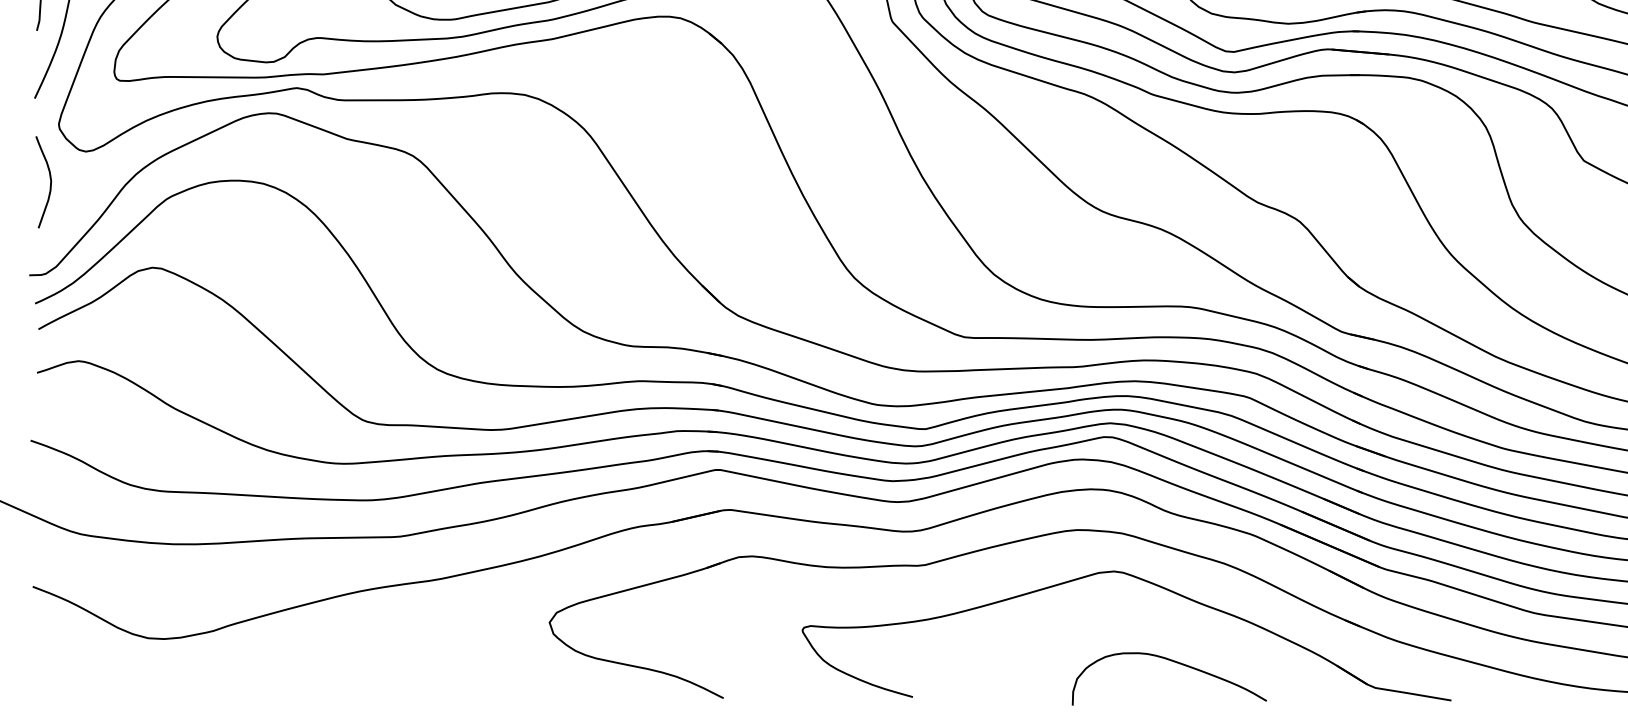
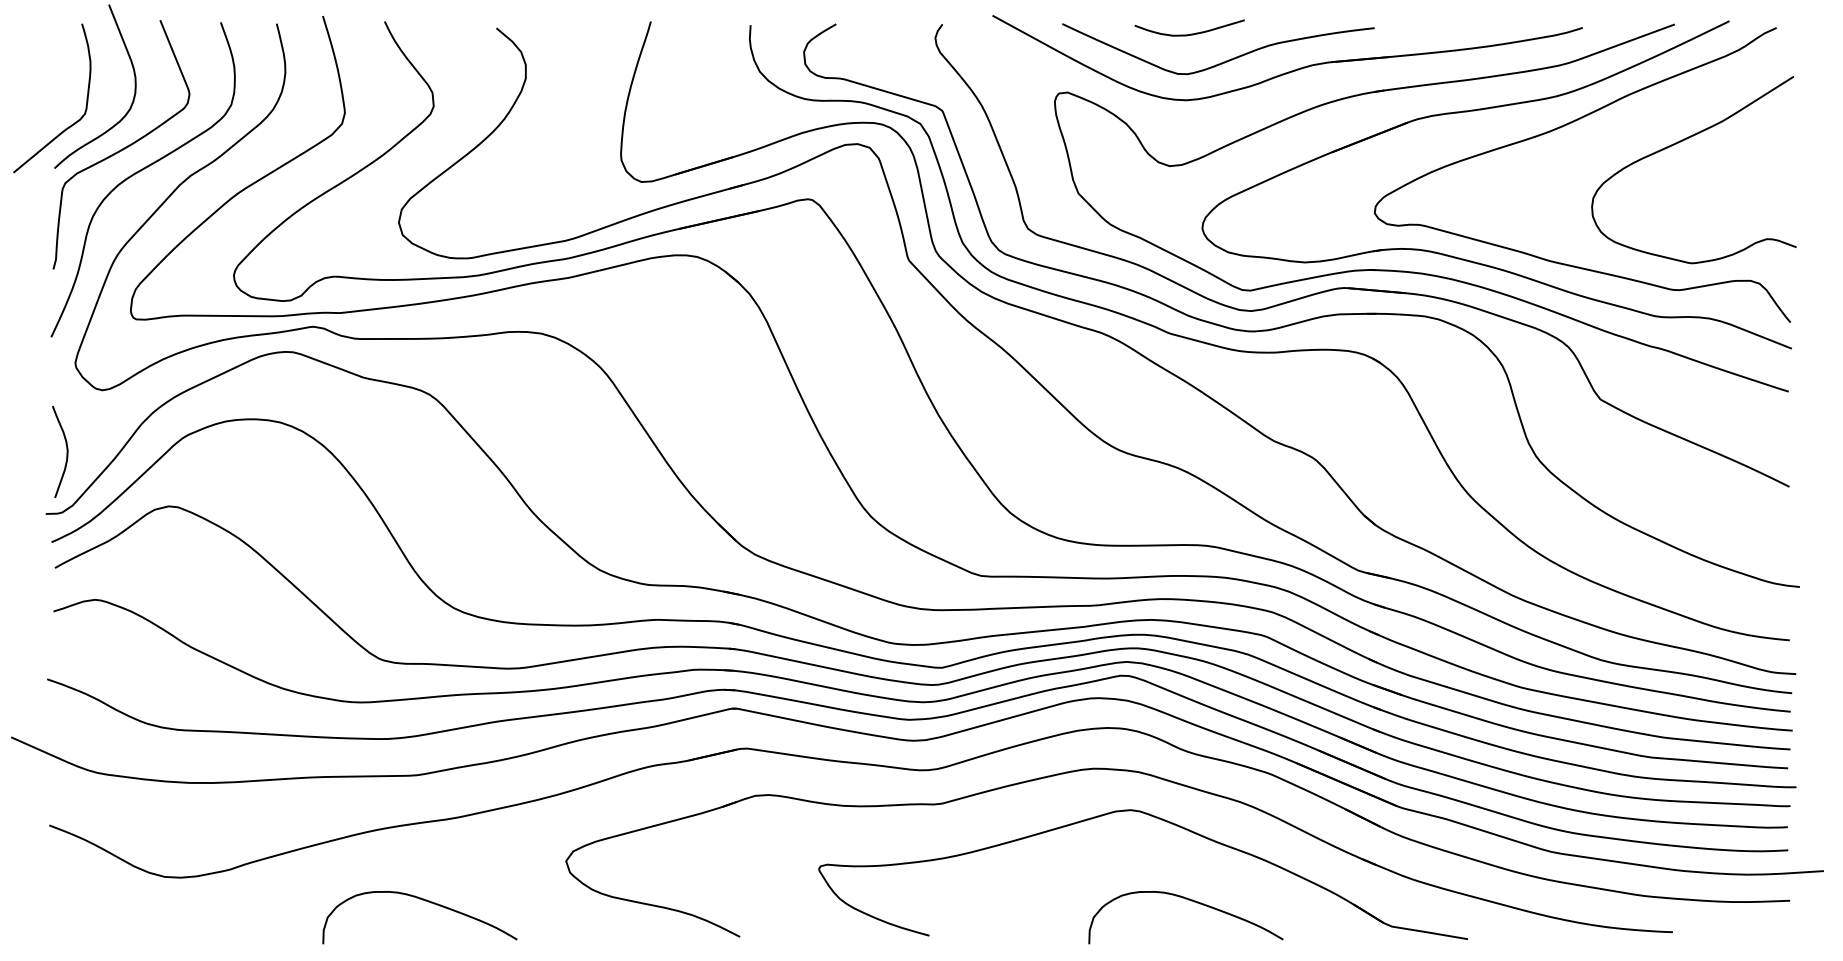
curve: (49, 181) -> (66, 451), moved
curve: (408, 662) -> (425, 901), added

